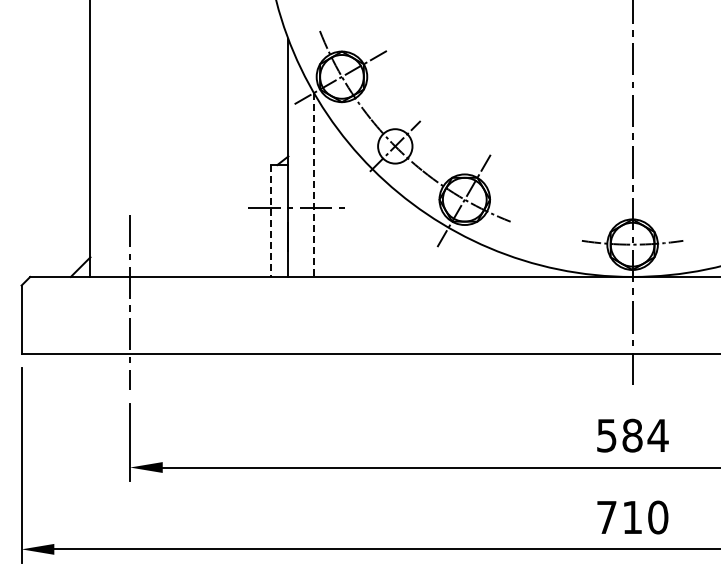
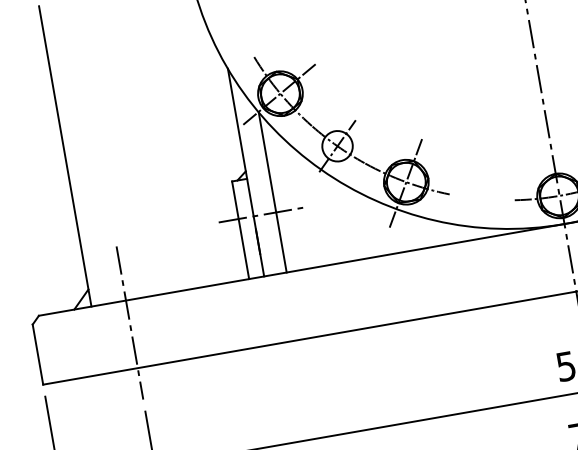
line: (314, 185) -> (273, 192), dashed -> solid
line: (271, 221) -> (240, 230), dashed -> solid

